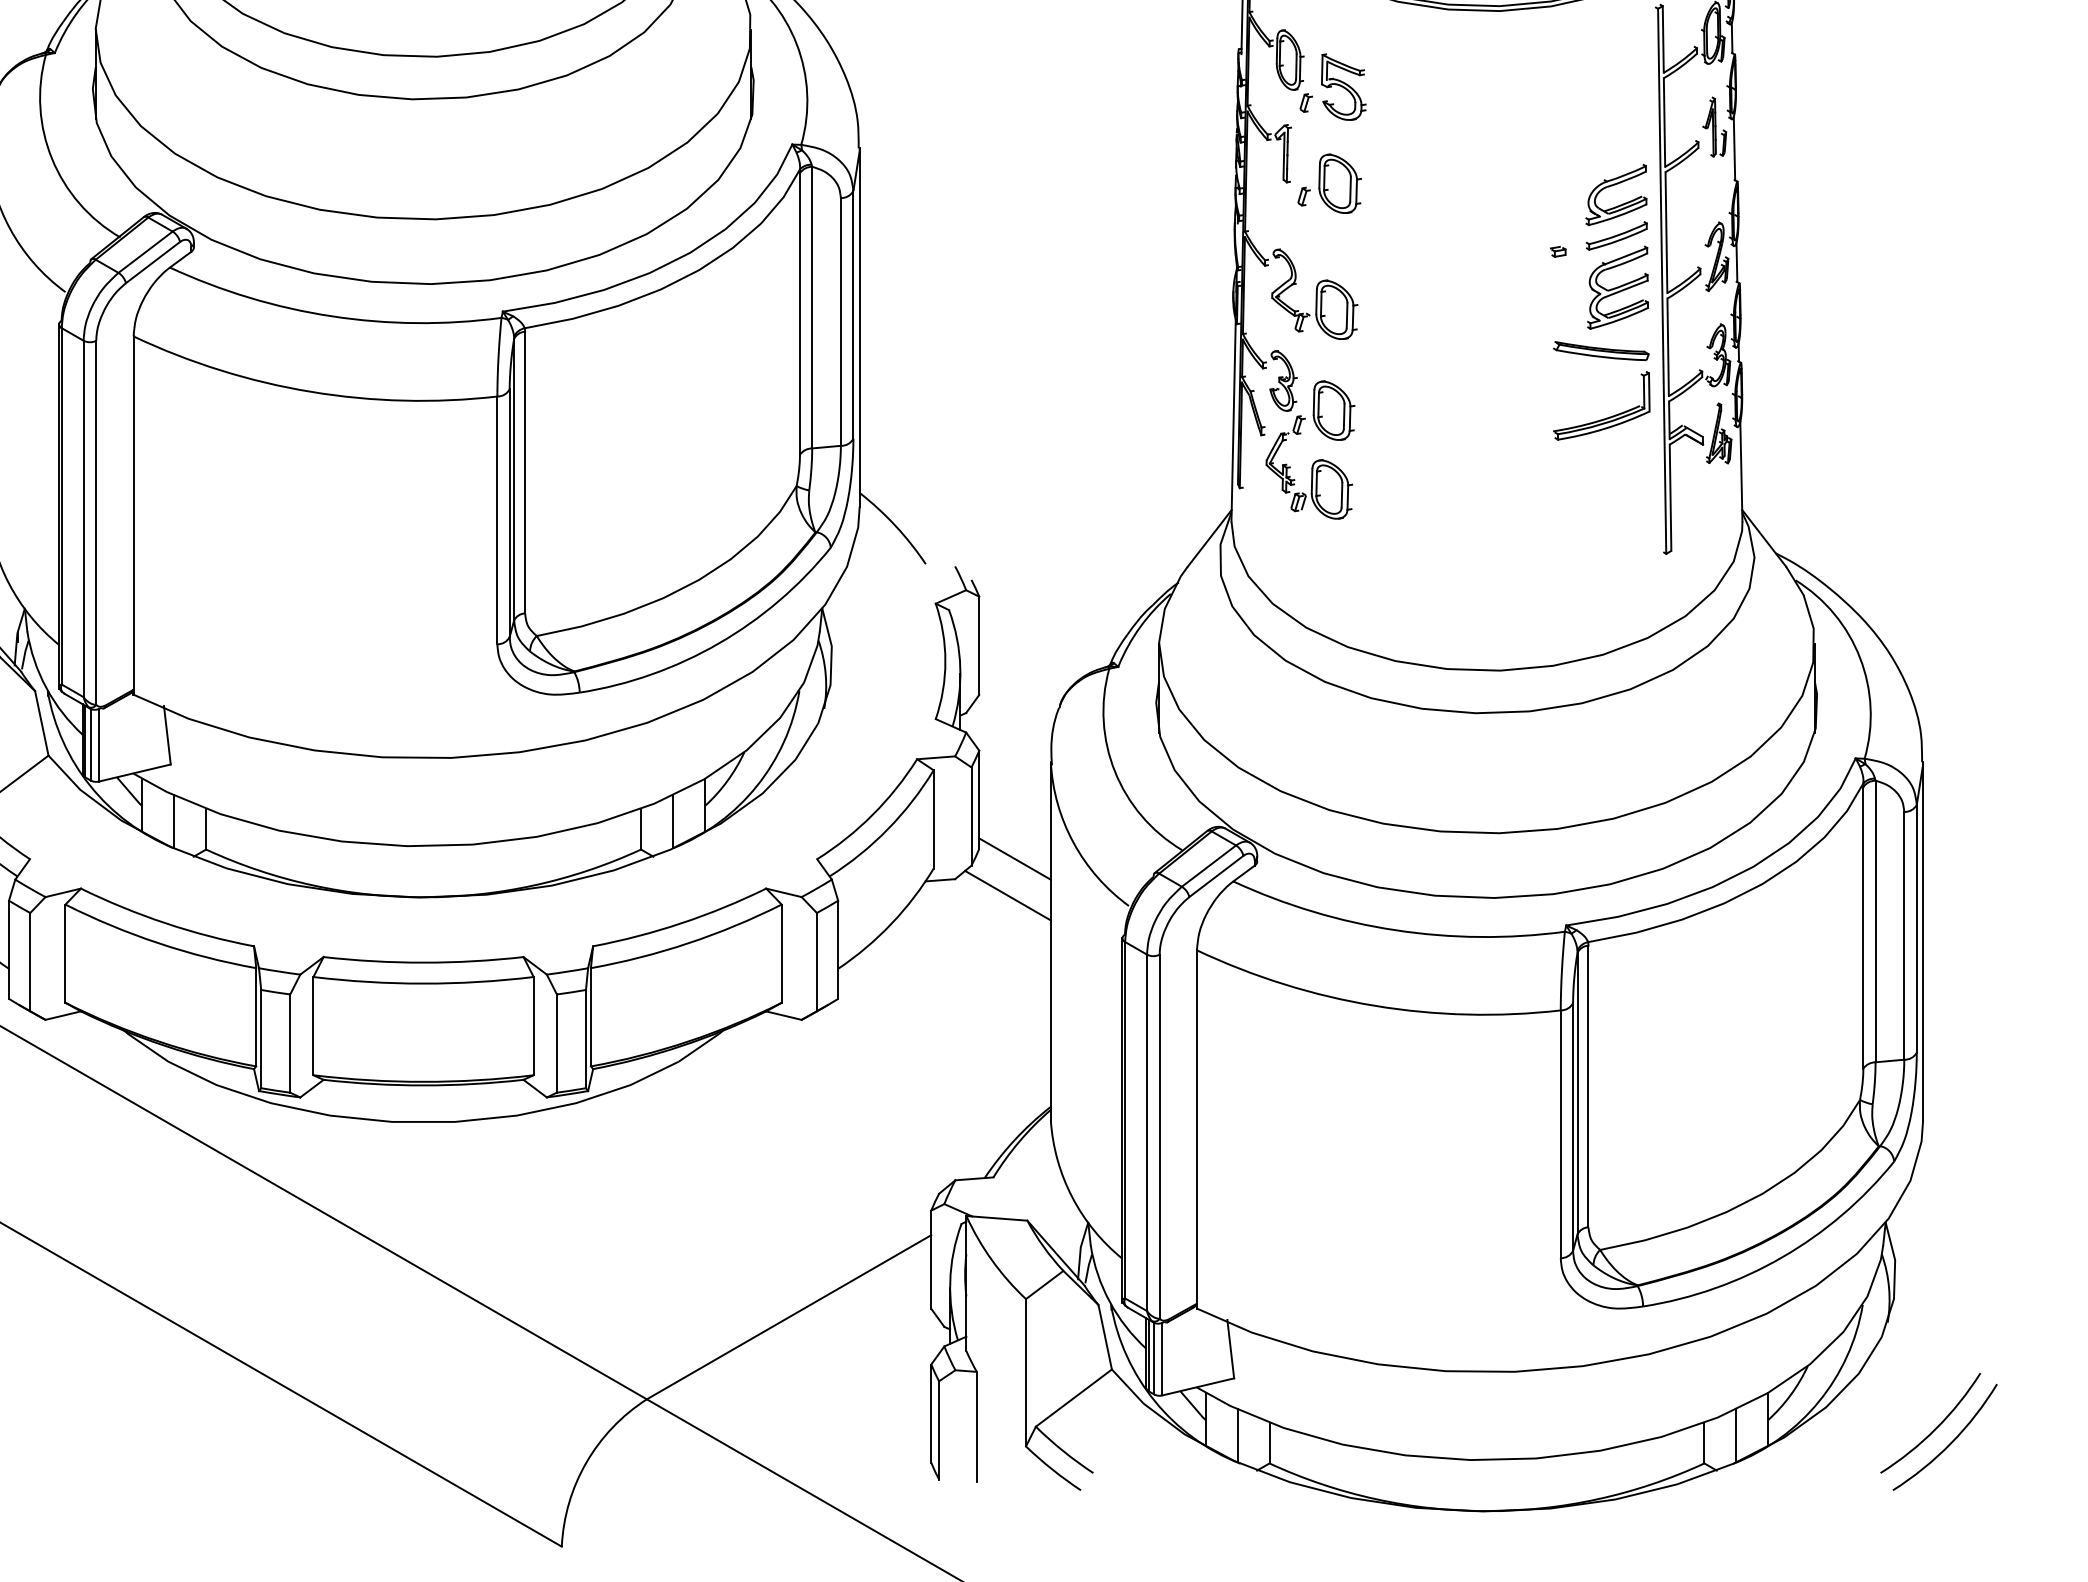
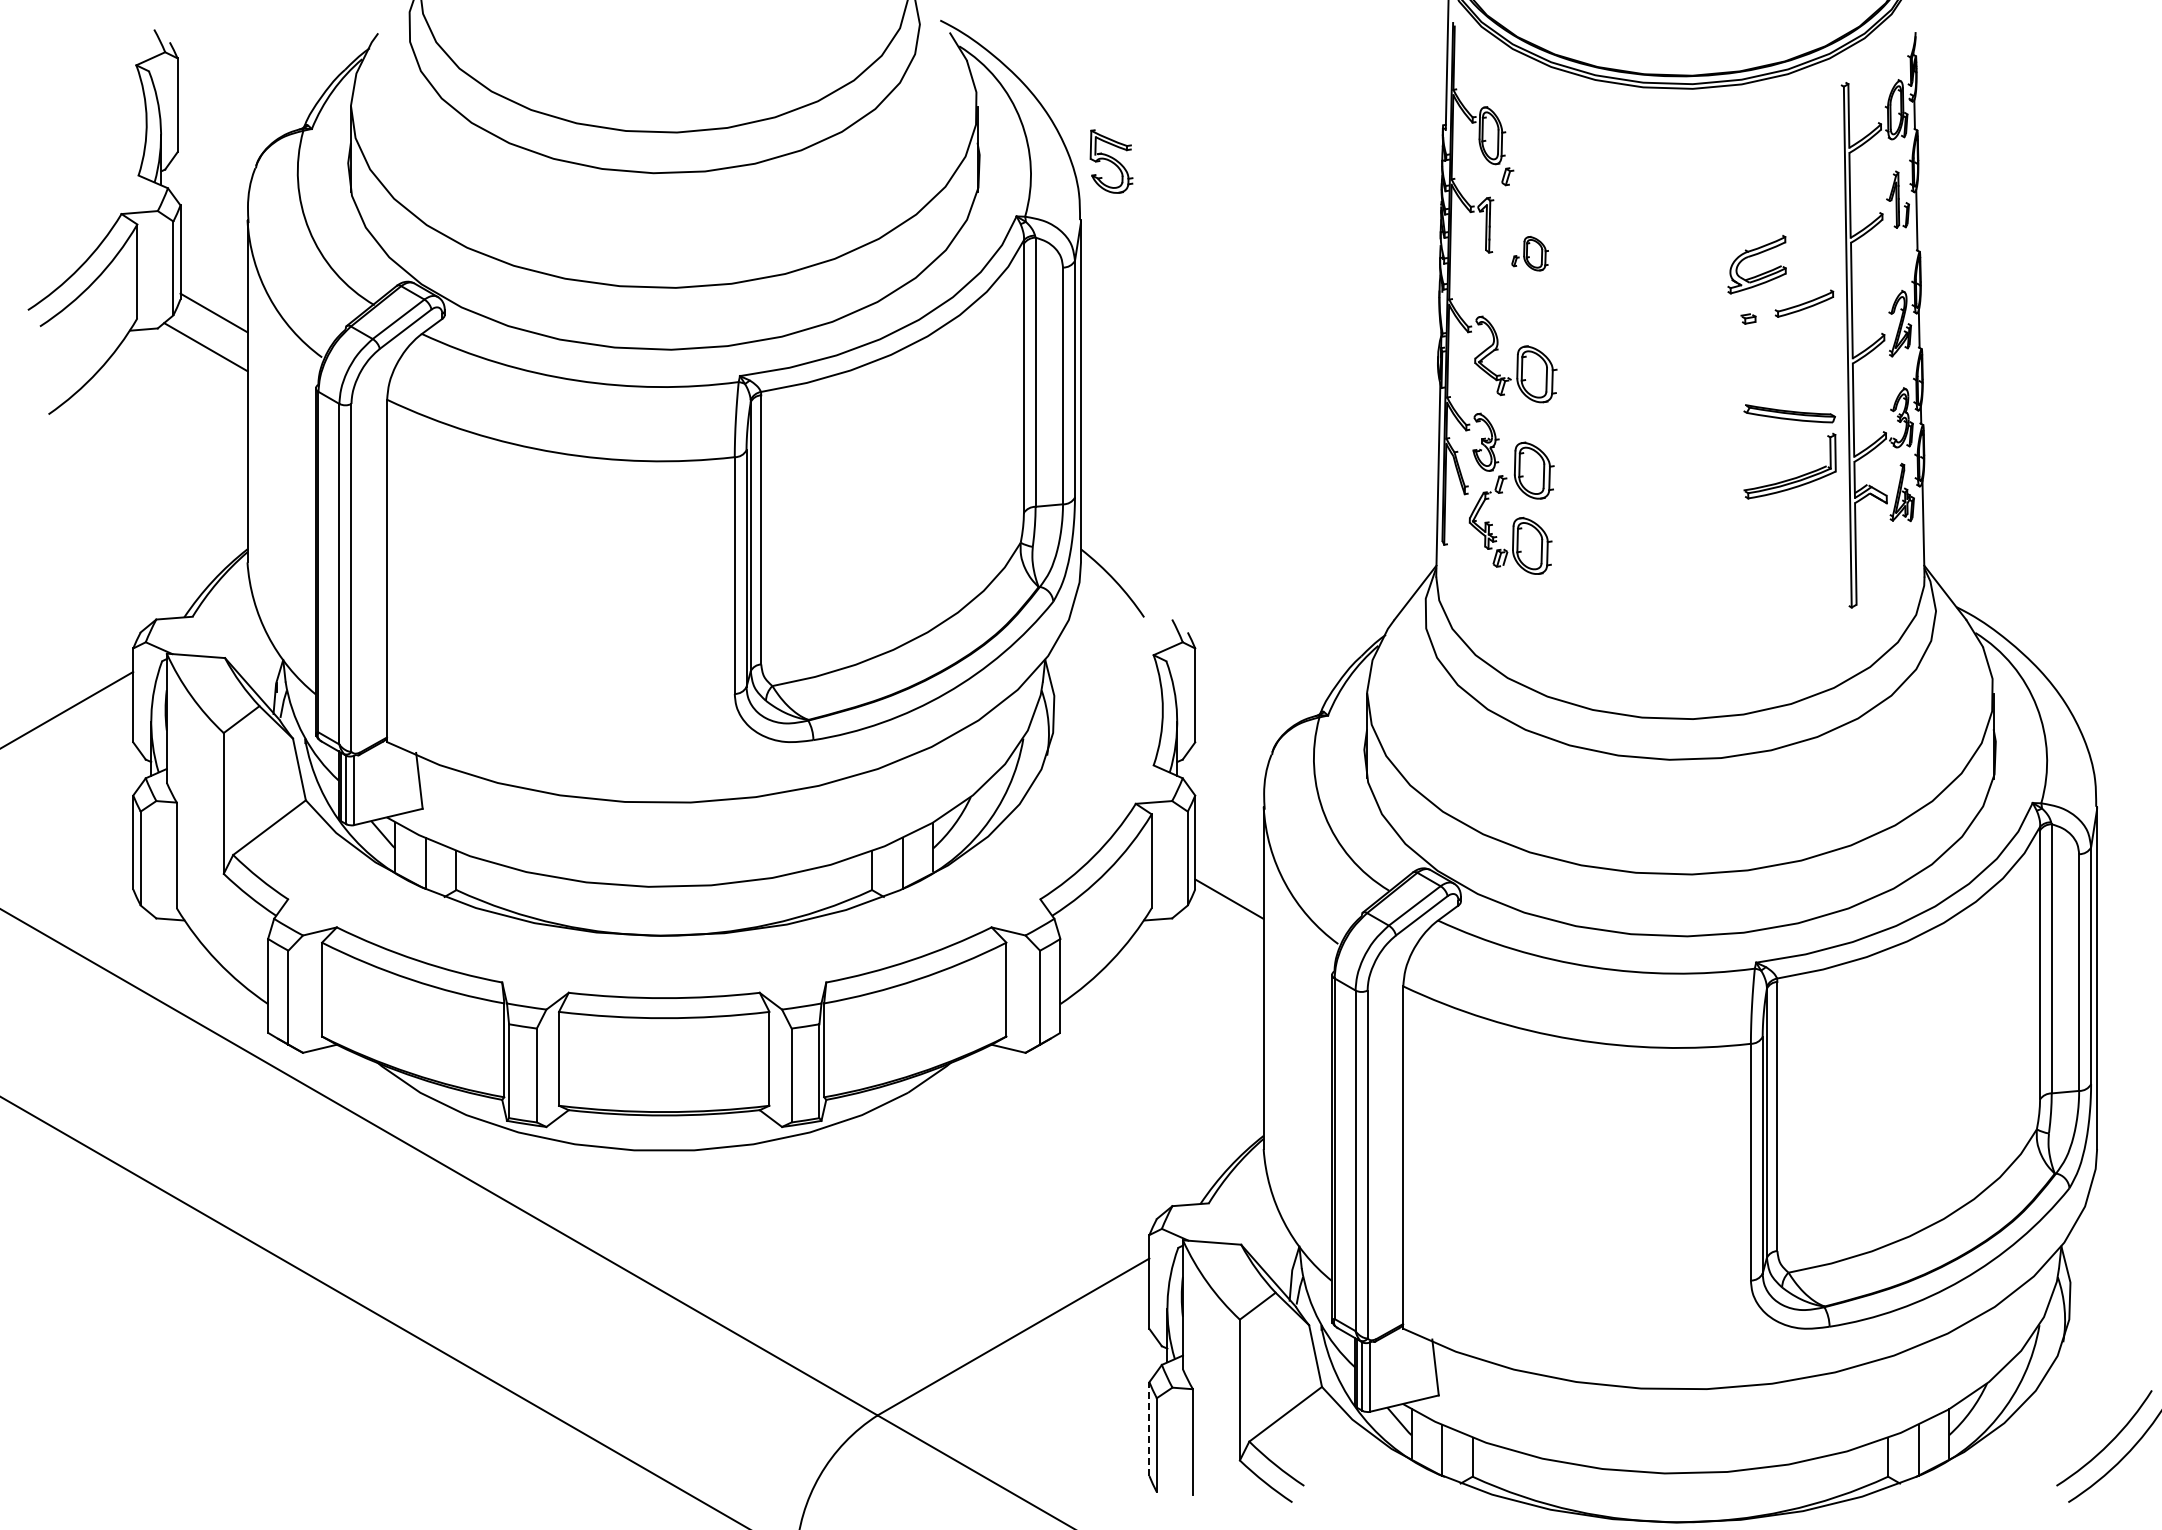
part: (1343, 87) -> (1111, 161), moved
part: (1329, 183) -> (1529, 253), size x0.6
part: (1612, 186) -> (1753, 256), moved
part: (1617, 288) -> (1805, 353), removed
line: (1007, 894) -> (1222, 933), removed
line: (931, 1414) -> (1149, 1429), solid -> dashed

